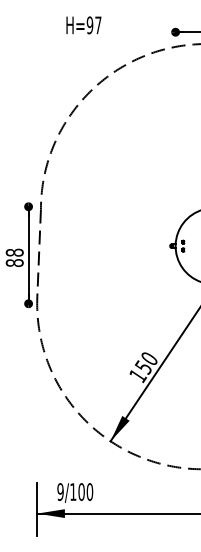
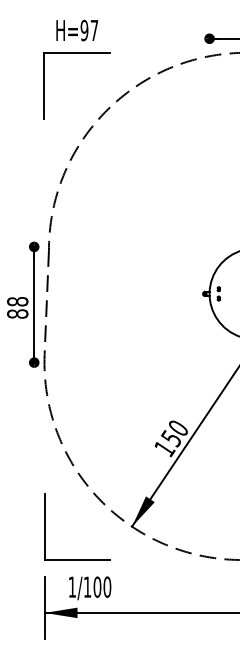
text: (84, 25) -> (77, 30), moved
part: (64, 44) -> (76, 53), added
part: (38, 441) -> (45, 526), added
text: (60, 491) -> (72, 586), 9/100 -> 1/100

